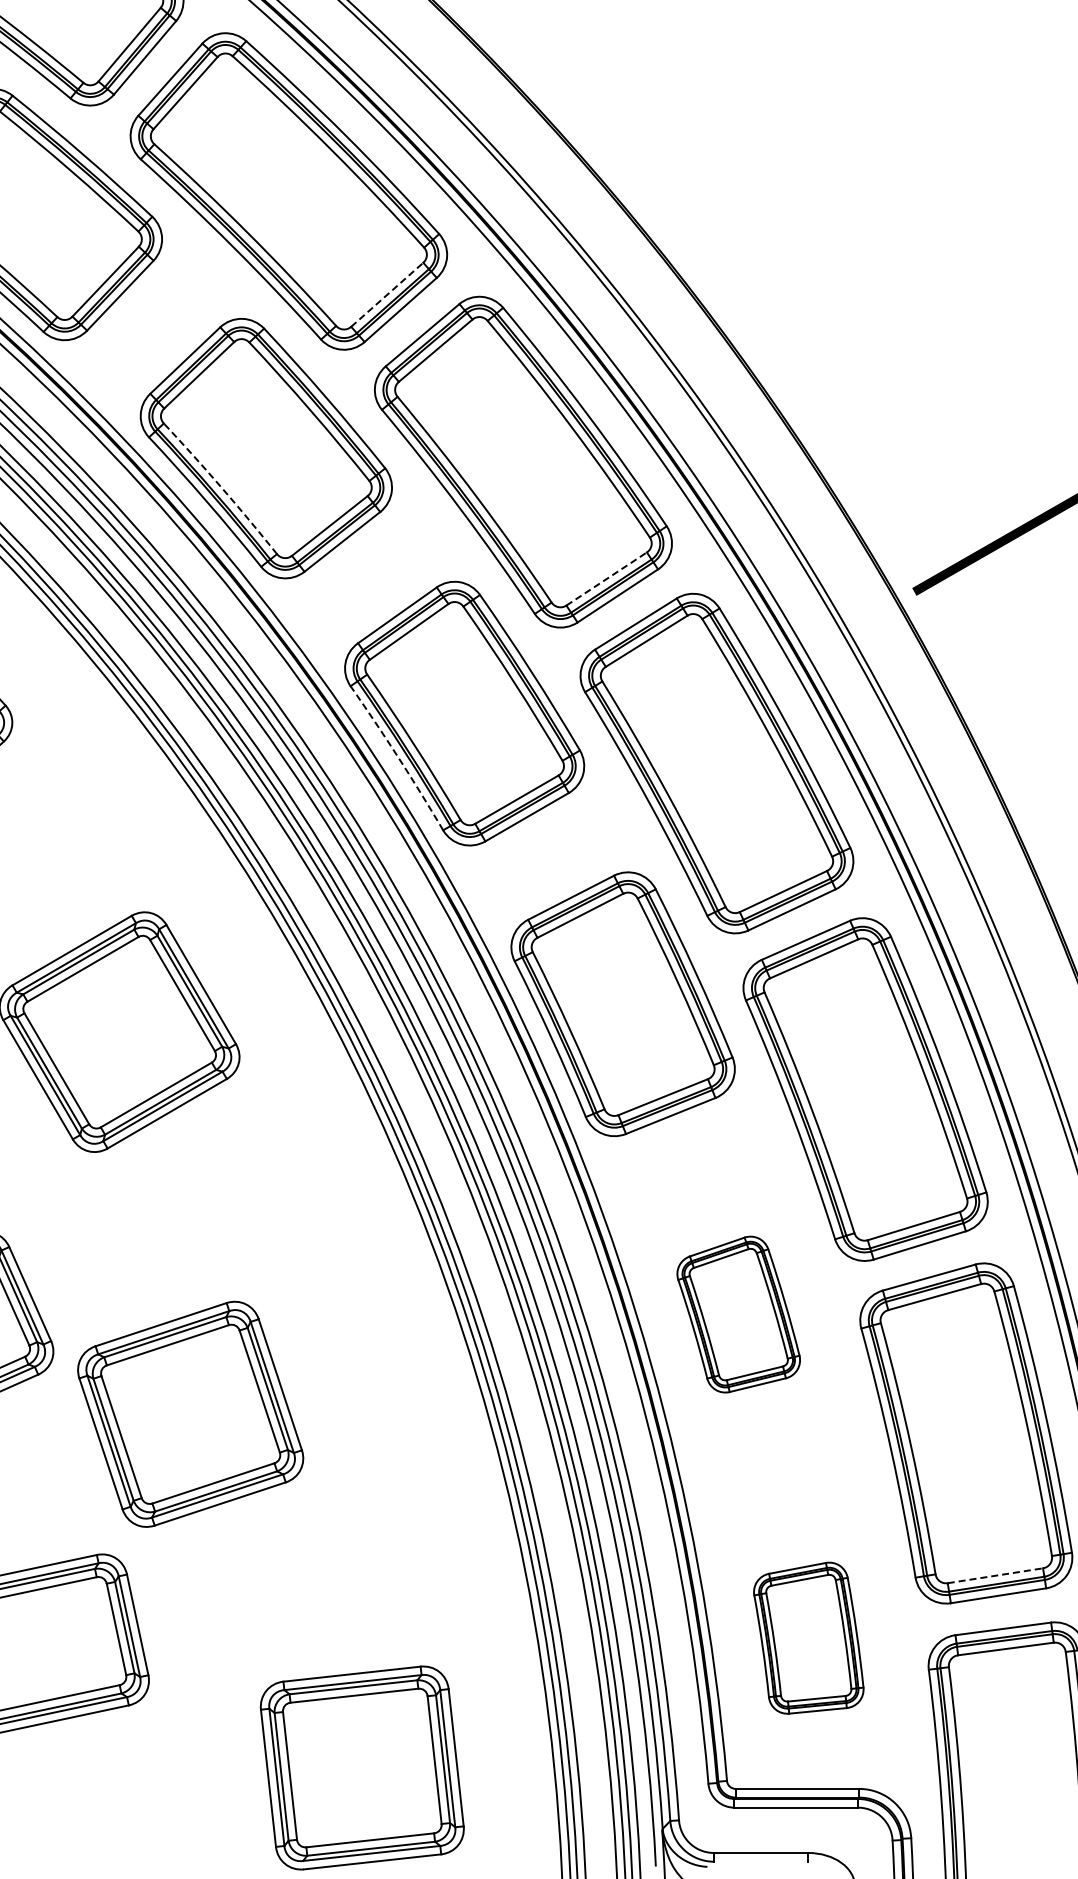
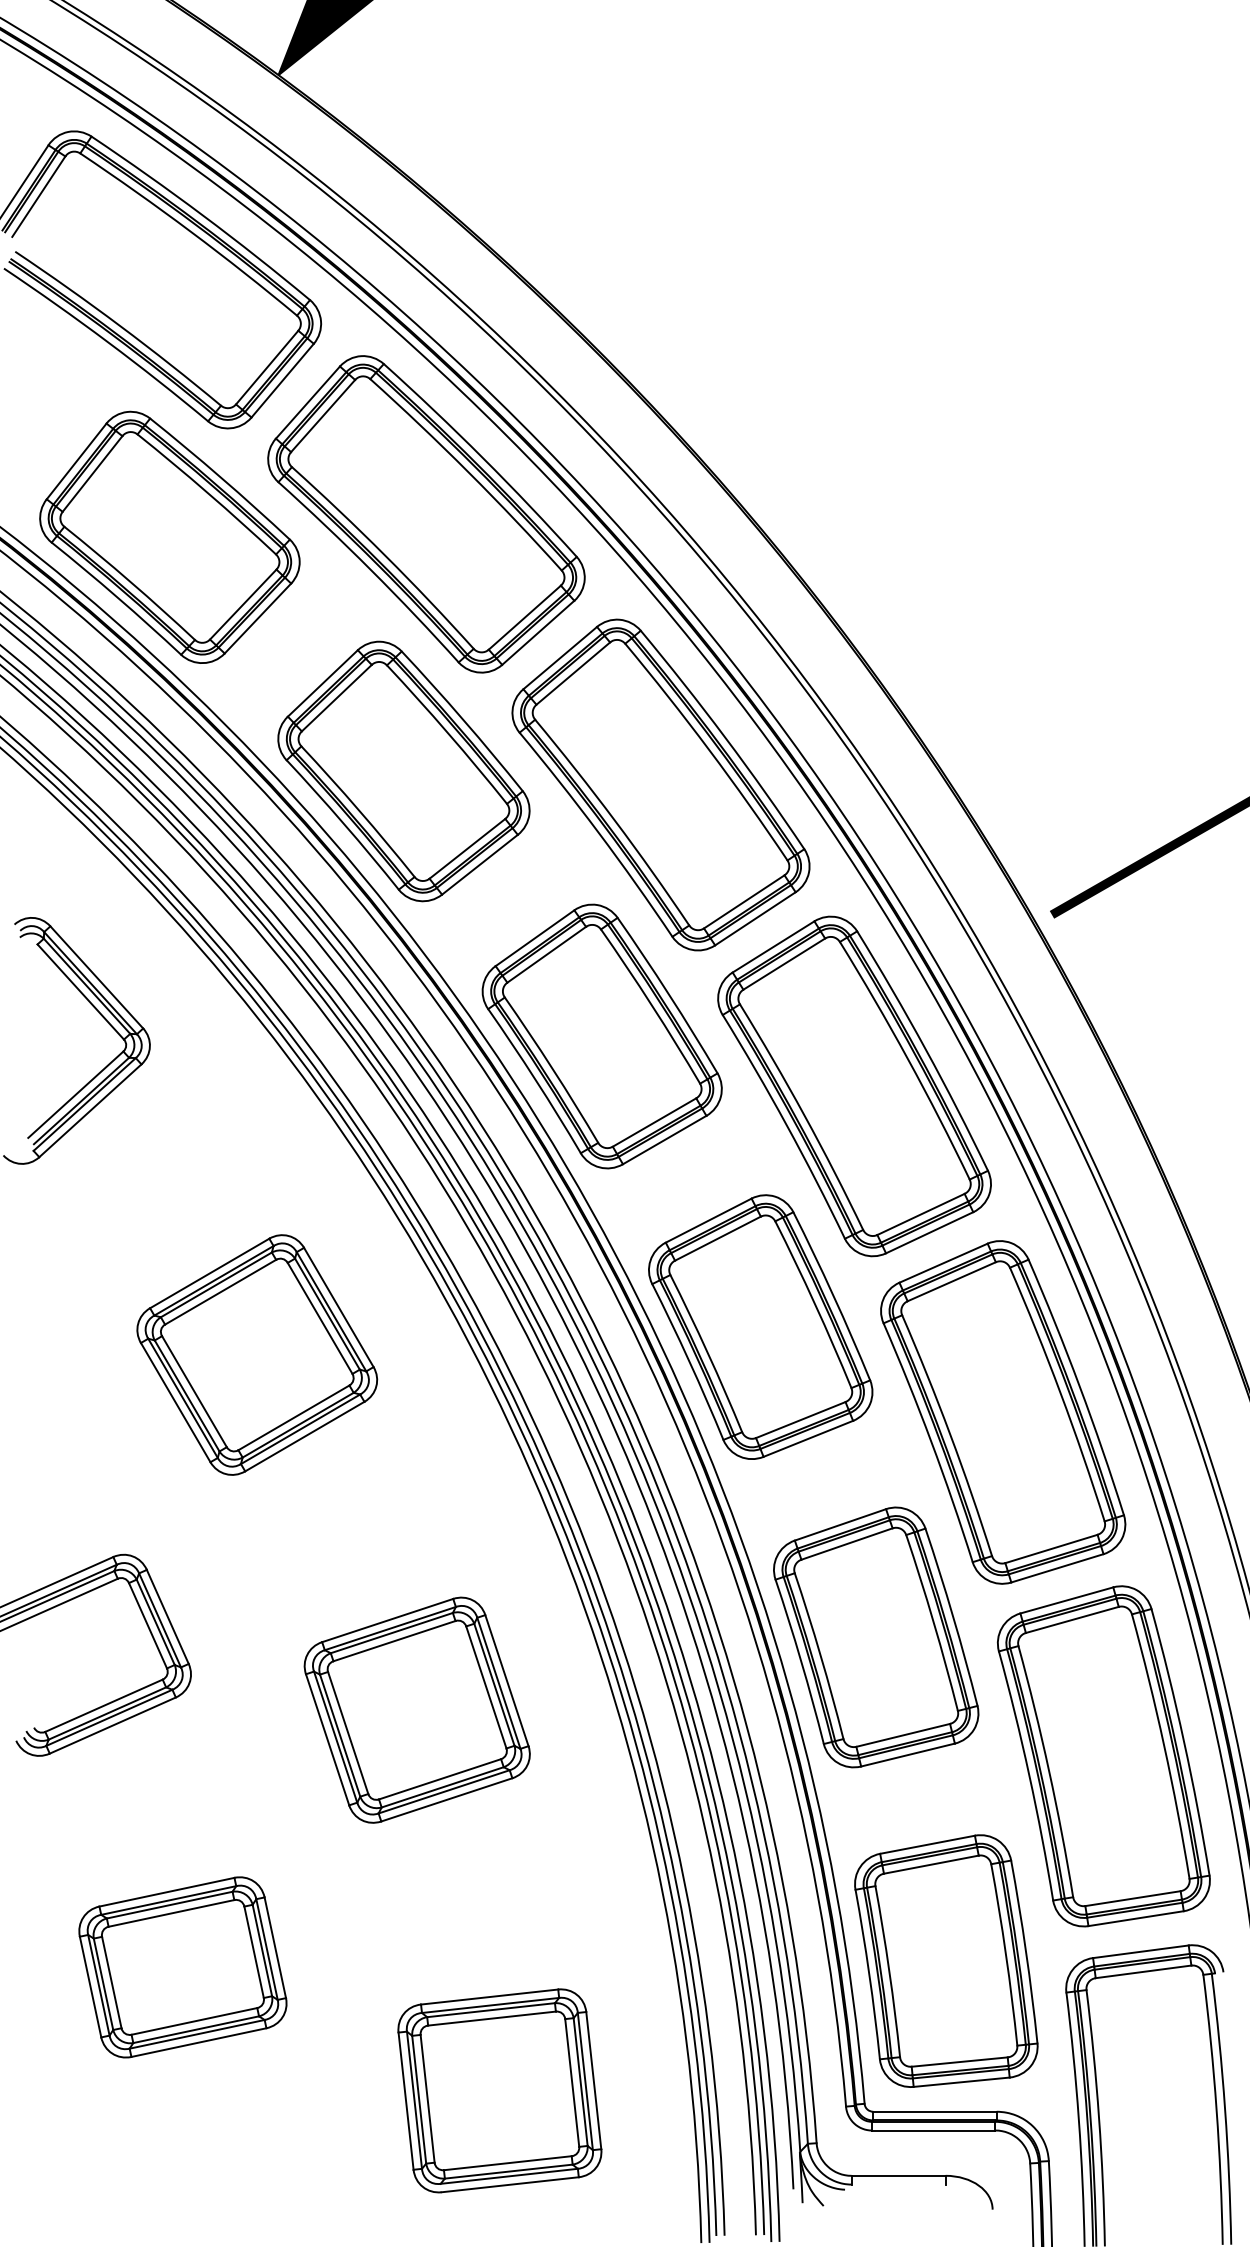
line: (387, 294) -> (525, 617), dashed -> solid
arc: (221, 487) -> (359, 810), dashed -> solid
line: (606, 578) -> (744, 901), dashed -> solid
arc: (397, 757) -> (535, 1080), dashed -> solid
part: (738, 1314) -> (876, 1637), size x1.67
part: (189, 1413) -> (416, 1709), moved
line: (995, 1575) -> (1133, 1898), dashed -> solid
part: (808, 1637) -> (946, 1960), size x1.67

